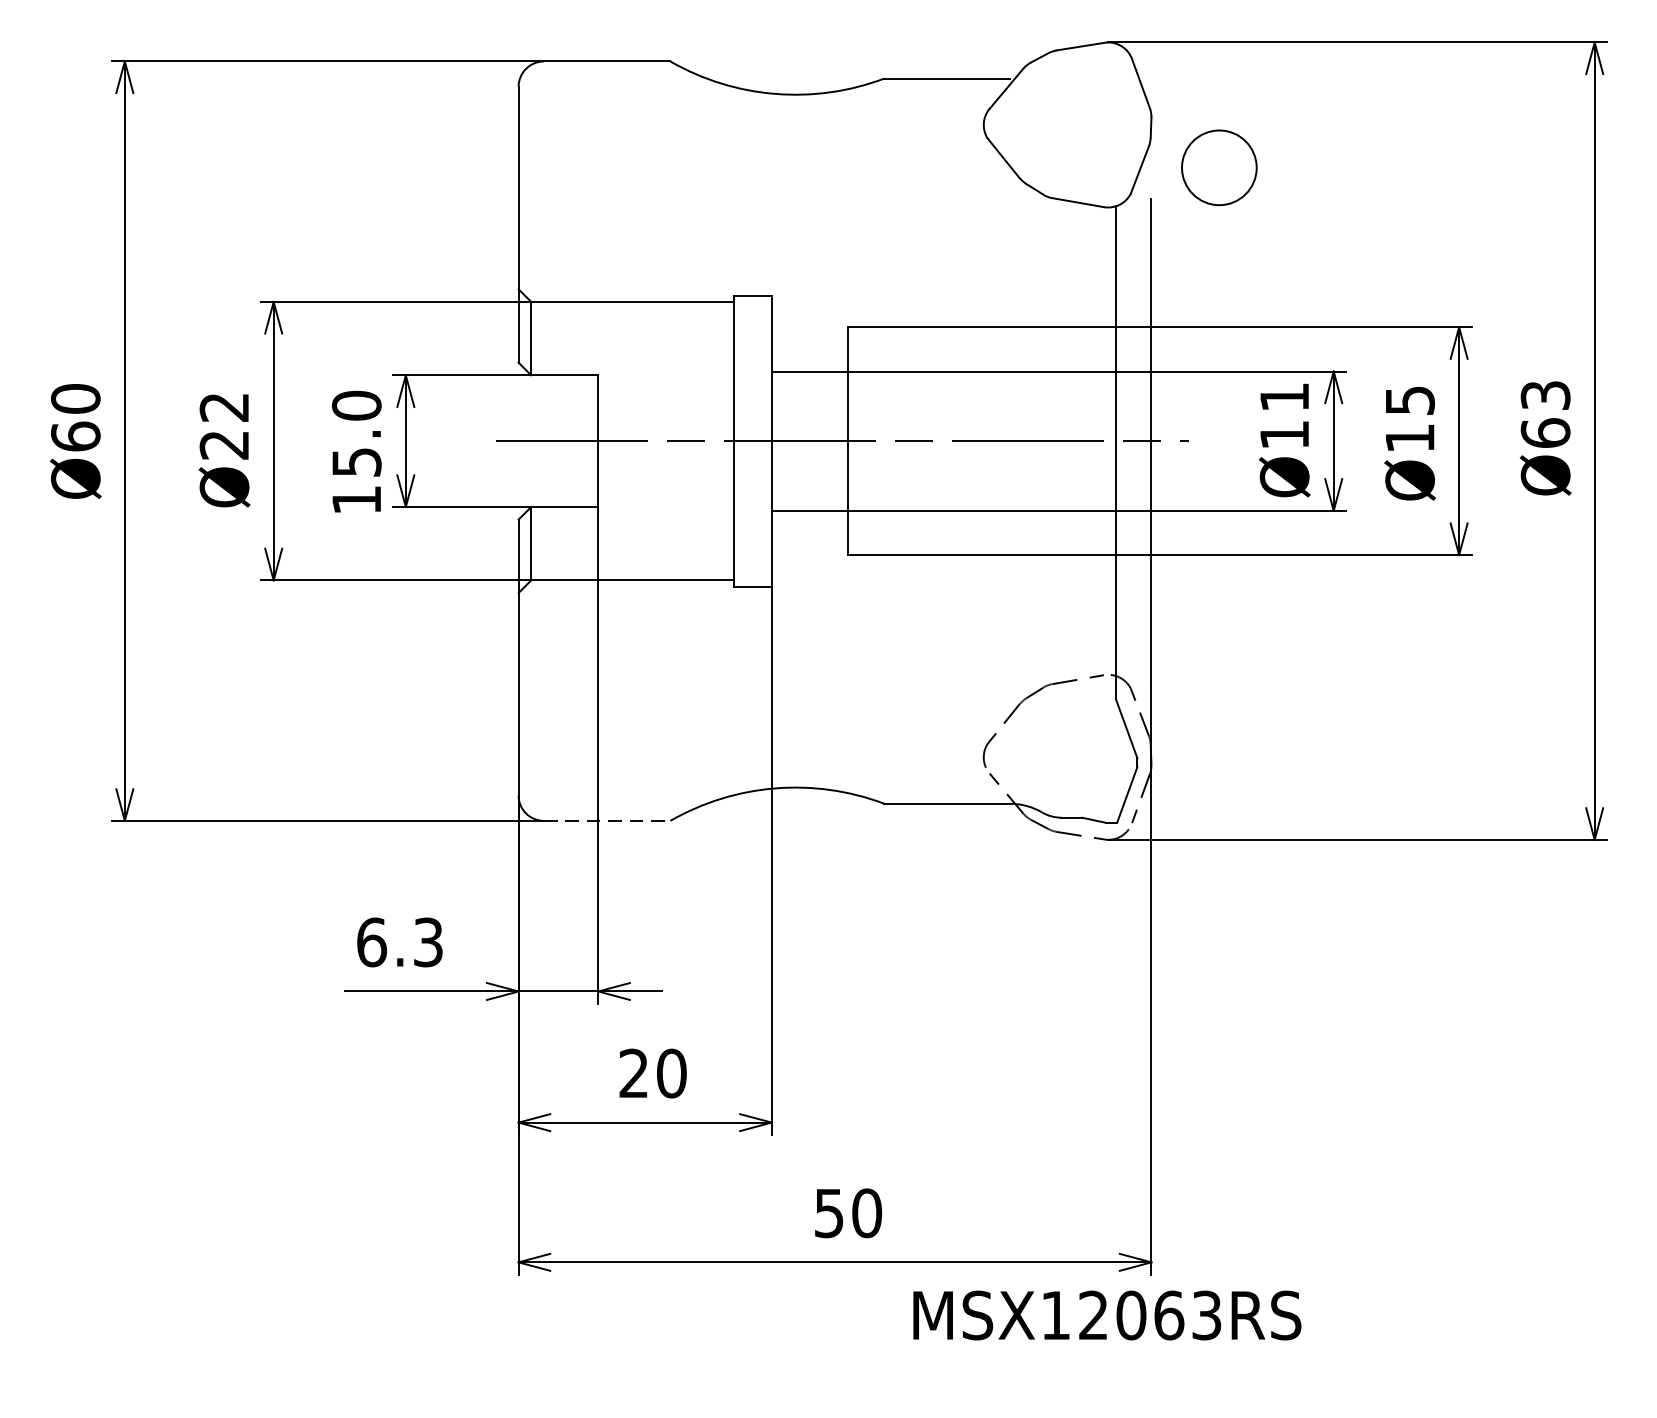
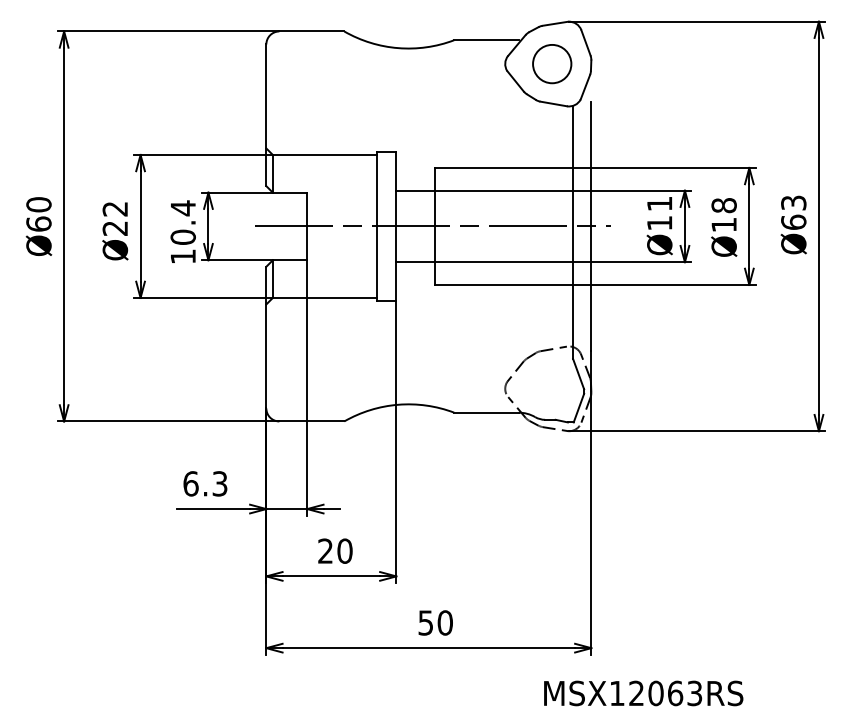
circle: (1219, 168) -> (552, 64), moved
text: (1408, 400) -> (723, 205), Ø15 -> Ø18
text: (355, 433) -> (182, 222), 15.0 -> 10.4
line: (608, 820) -> (312, 421), dashed -> solid
text: (1106, 1315) -> (643, 693), moved

